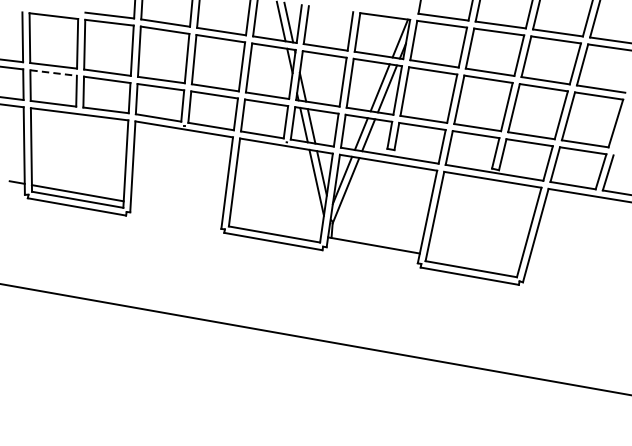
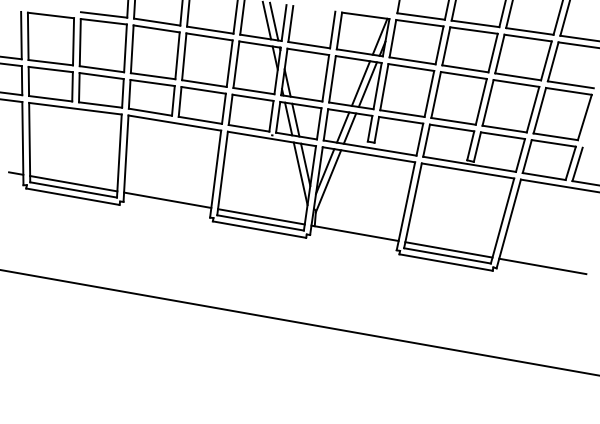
line: (54, 72) -> (51, 69), dashed -> solid
line: (176, 209) -> (167, 199), added
line: (275, 227) -> (261, 216), added
line: (472, 262) -> (448, 249), added
line: (571, 280) -> (542, 266), added

